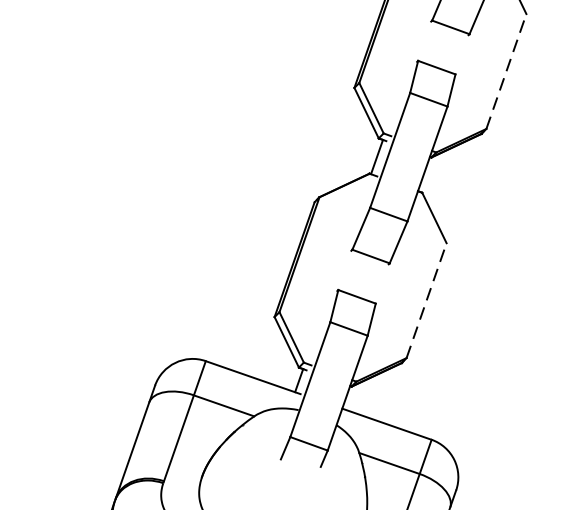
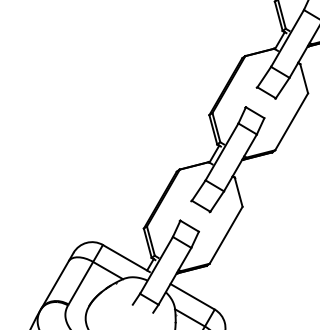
line: (506, 70) -> (291, 121), dashed -> solid
line: (427, 300) -> (226, 235), dashed -> solid

